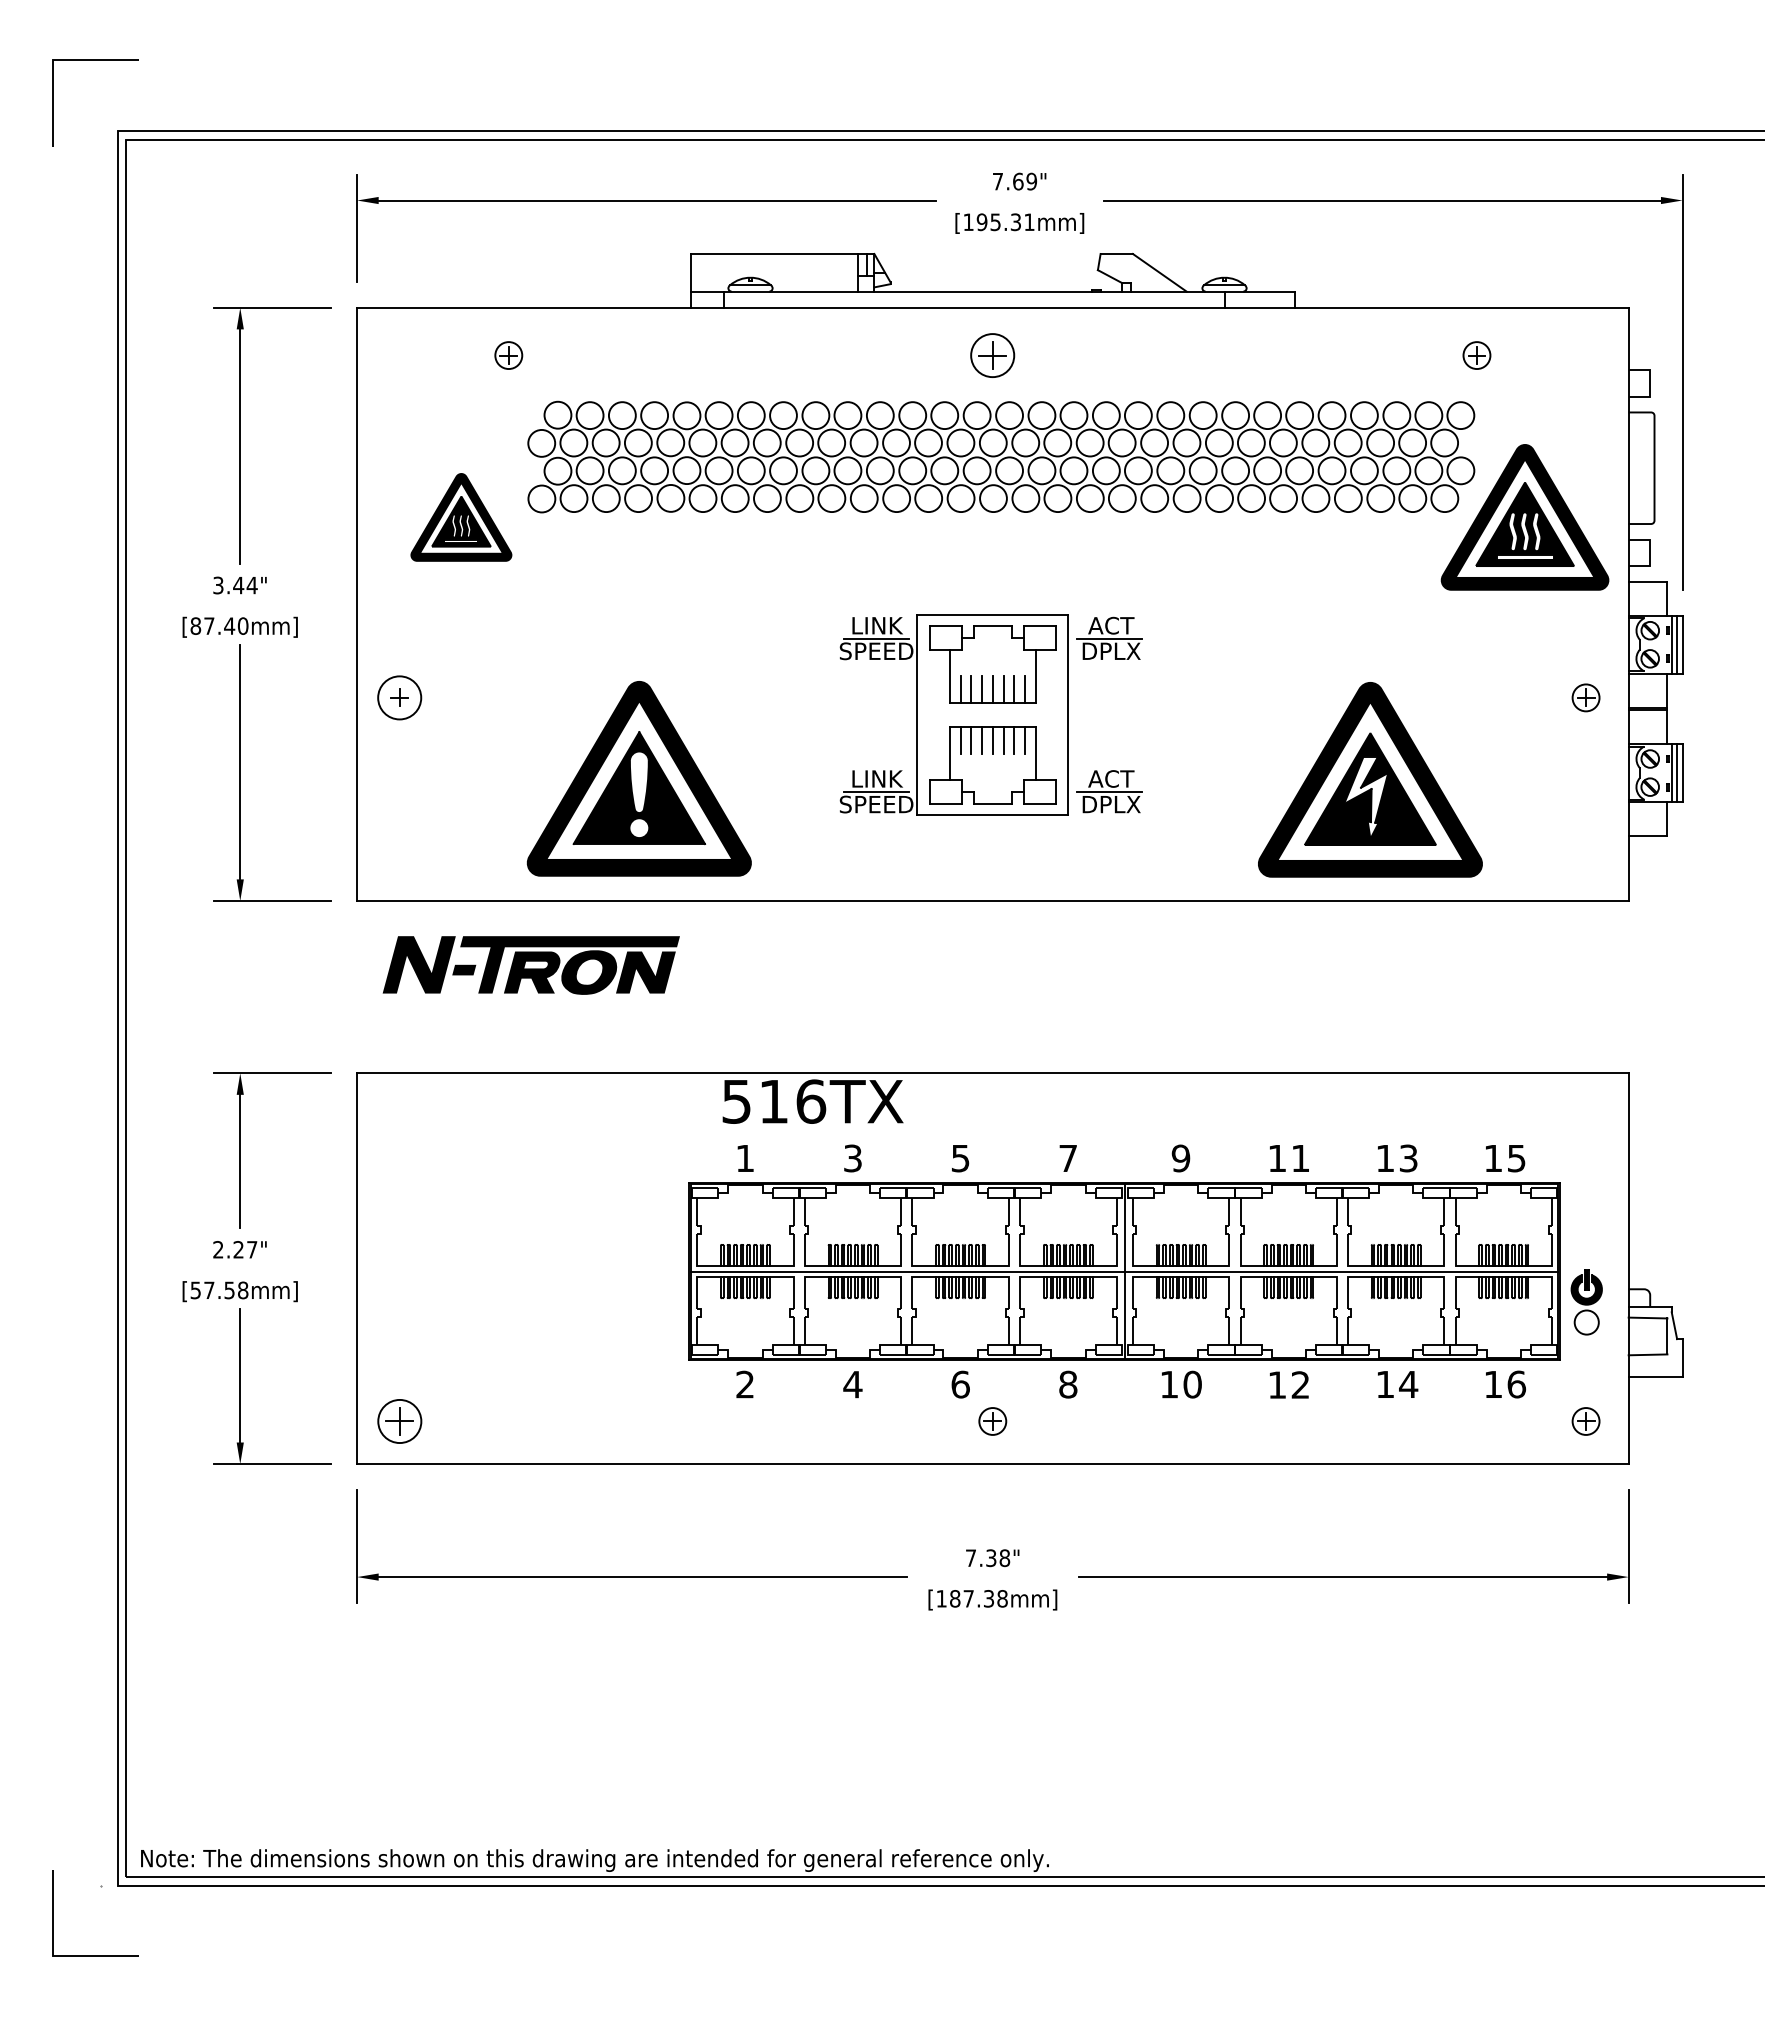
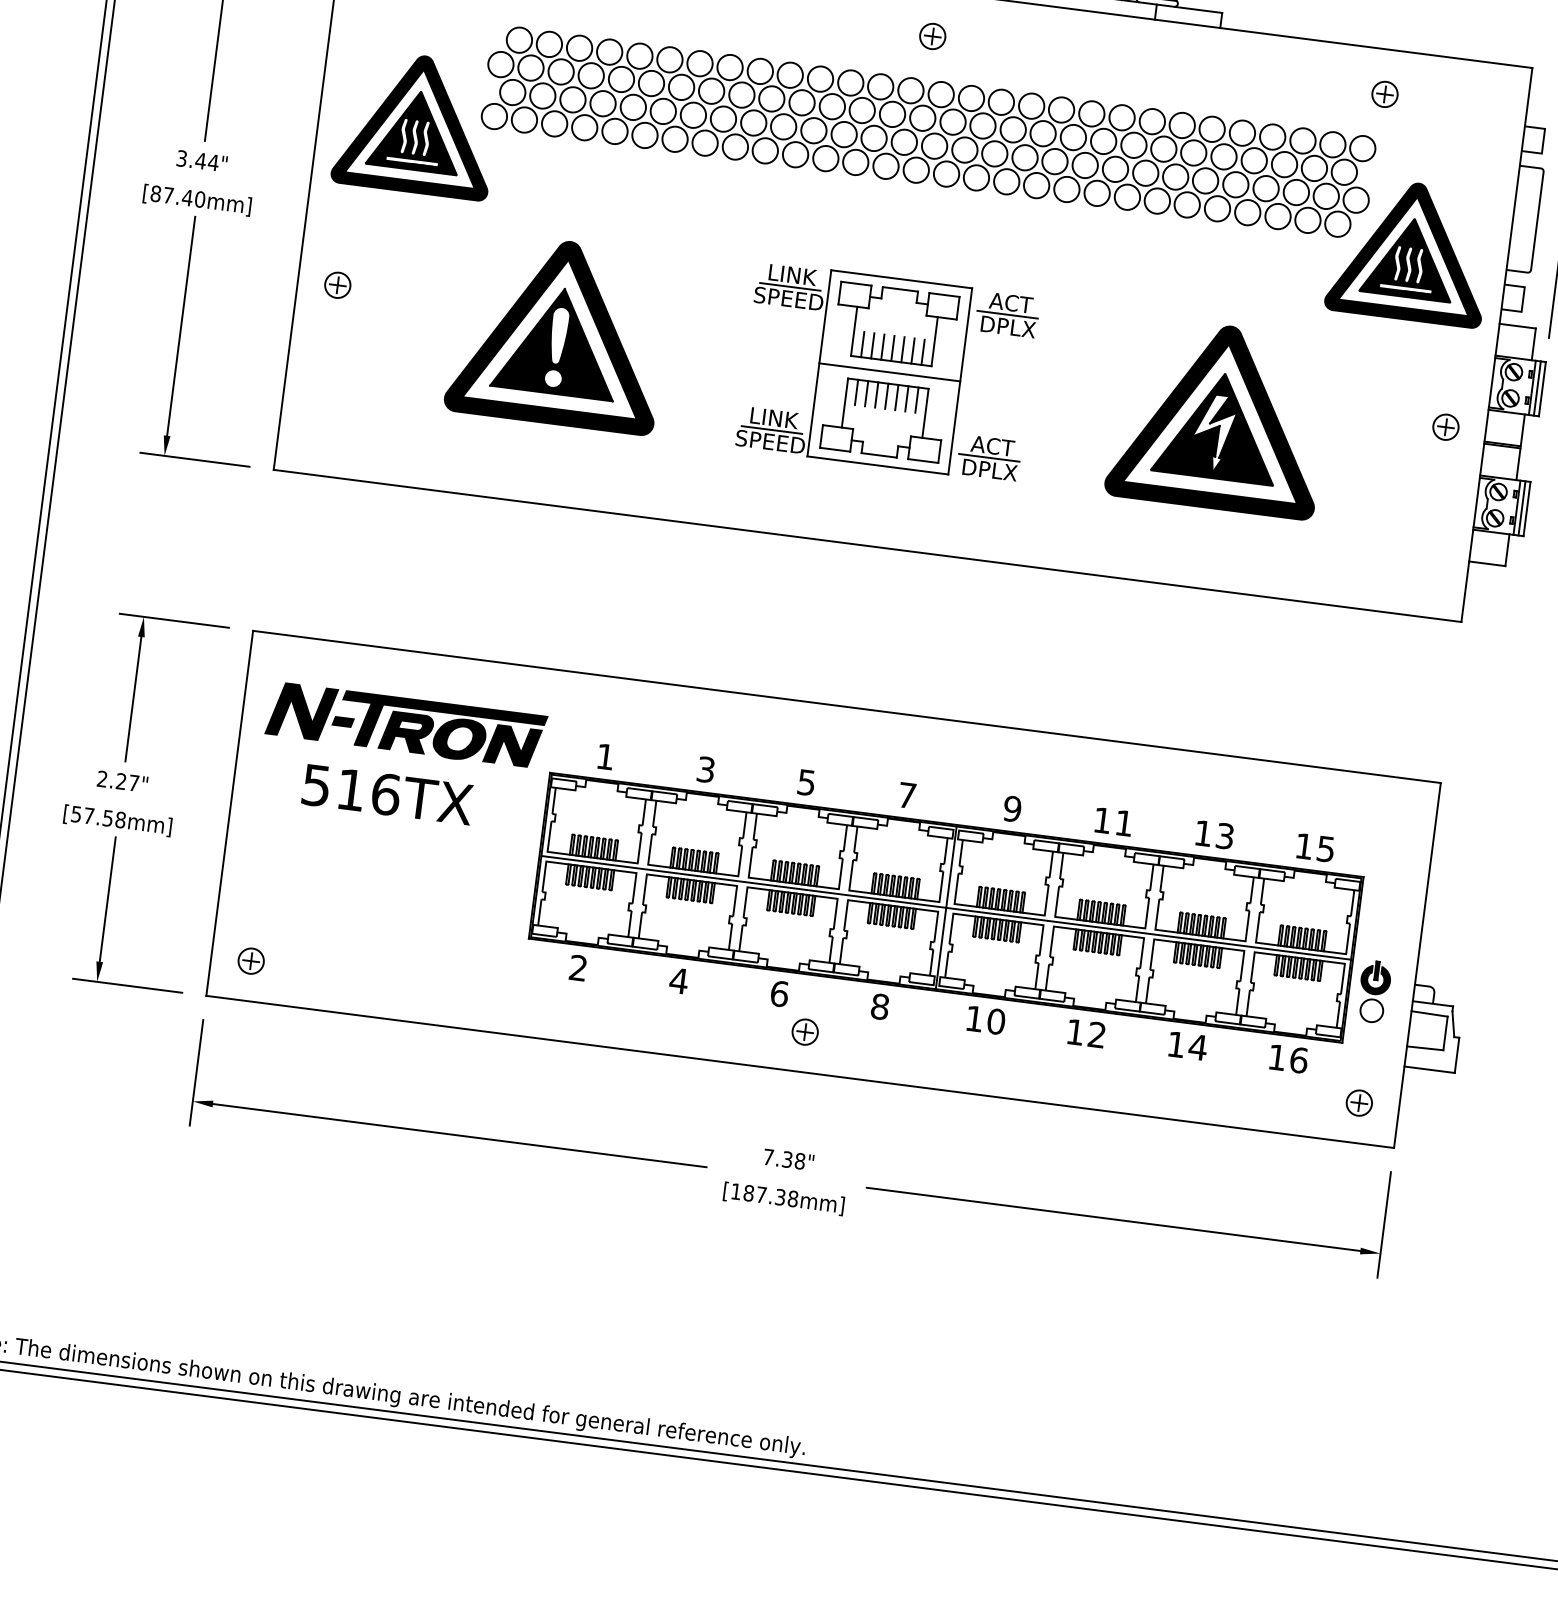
part: (992, 355) -> (932, 36), size x0.62
part: (461, 517) -> (417, 124), size x1.67
circle: (399, 697) -> (337, 284), size x0.62
line: (992, 715) -> (889, 372), added
part: (638, 778) -> (558, 332), moved
part: (1370, 779) -> (1219, 416), moved
part: (530, 965) -> (405, 725), moved
text: (812, 1101) -> (387, 794), moved
part: (399, 1421) -> (251, 961), size x0.62

